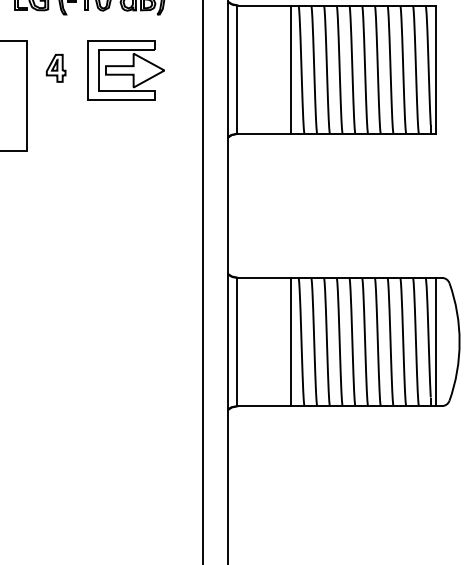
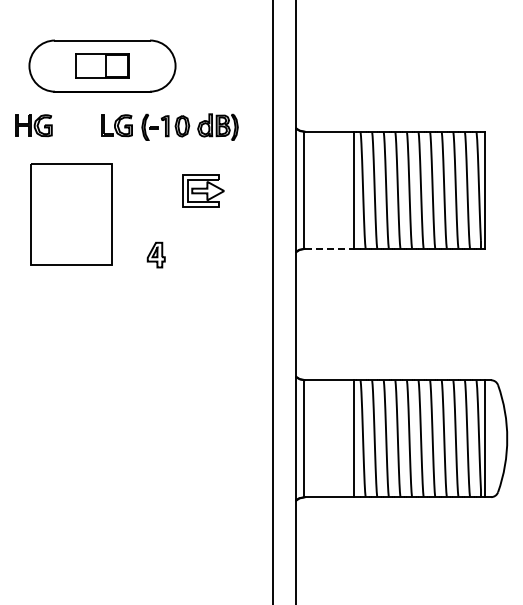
part: (55, 67) -> (155, 254), moved
part: (126, 69) -> (203, 190), size x0.6
line: (264, 133) -> (329, 248), solid -> dashed

